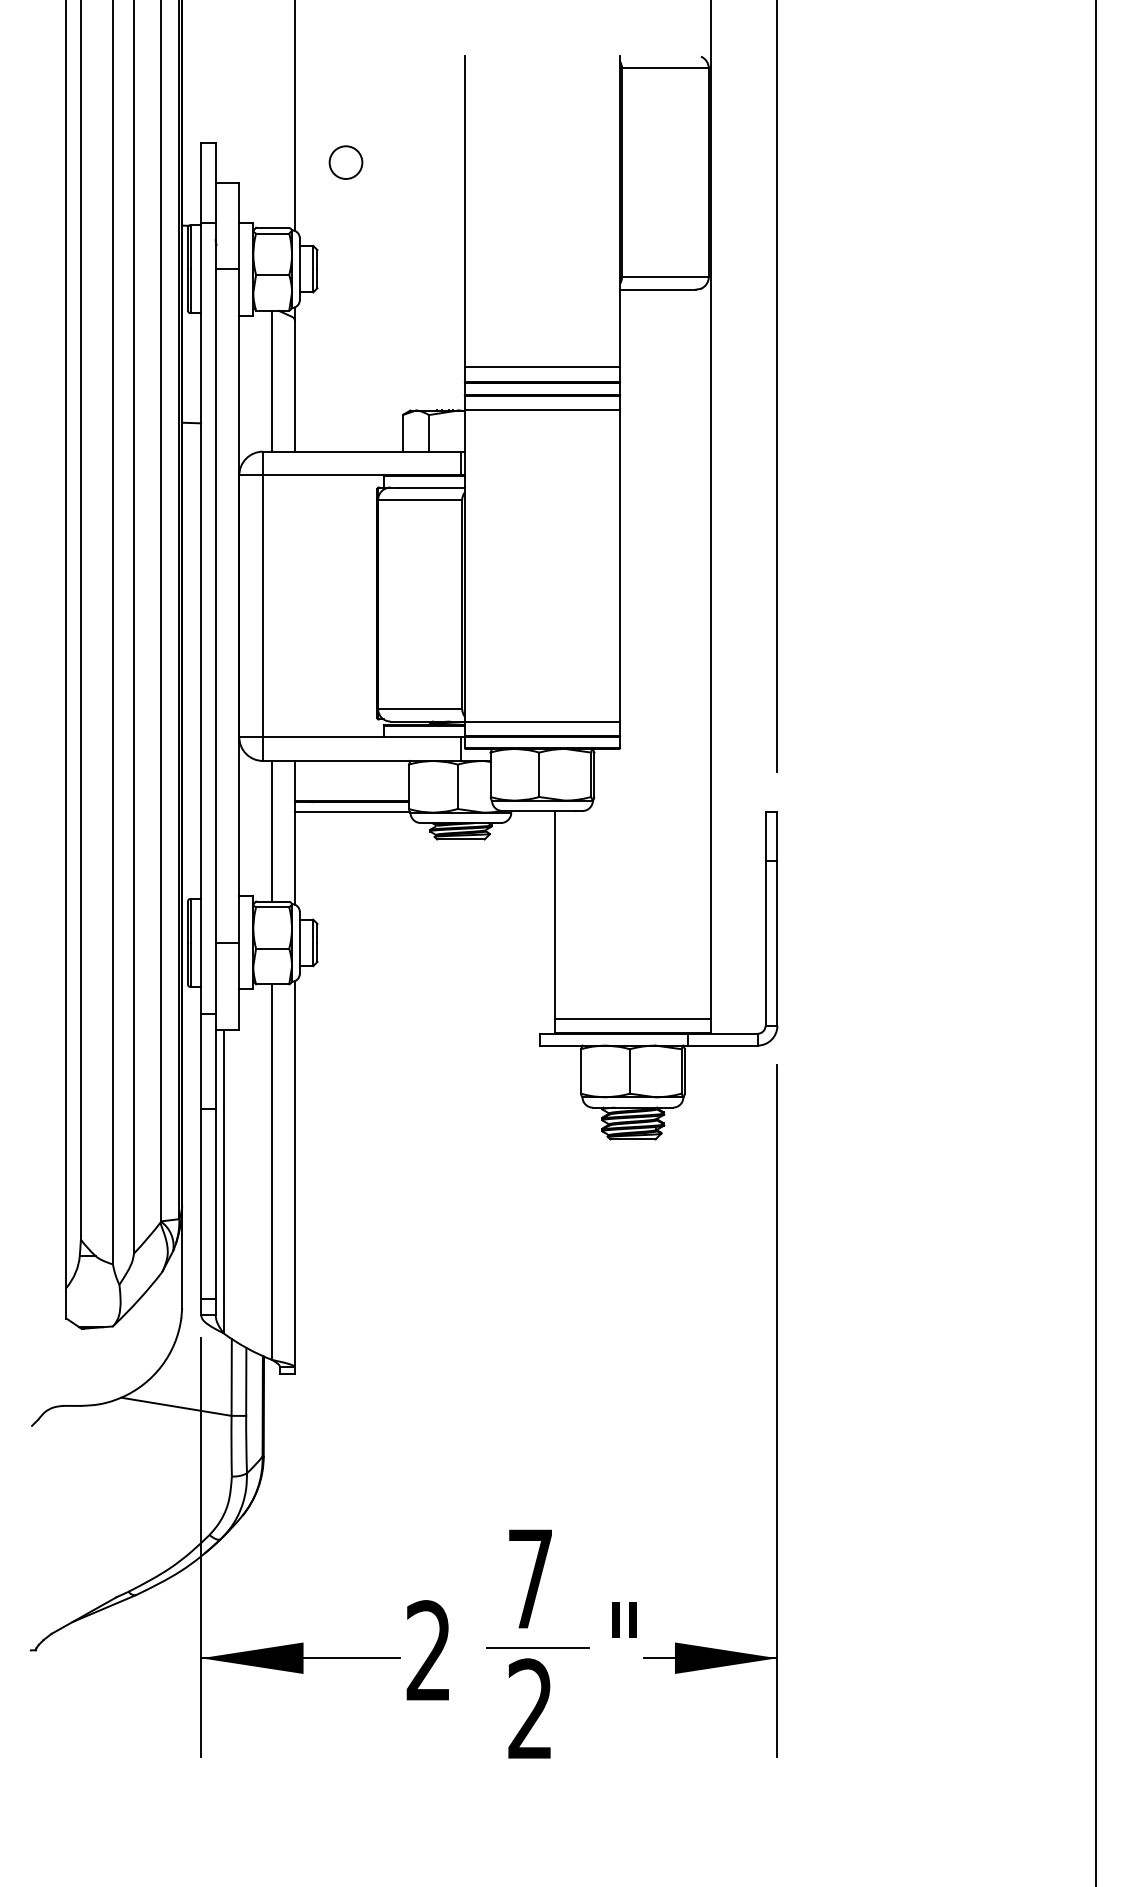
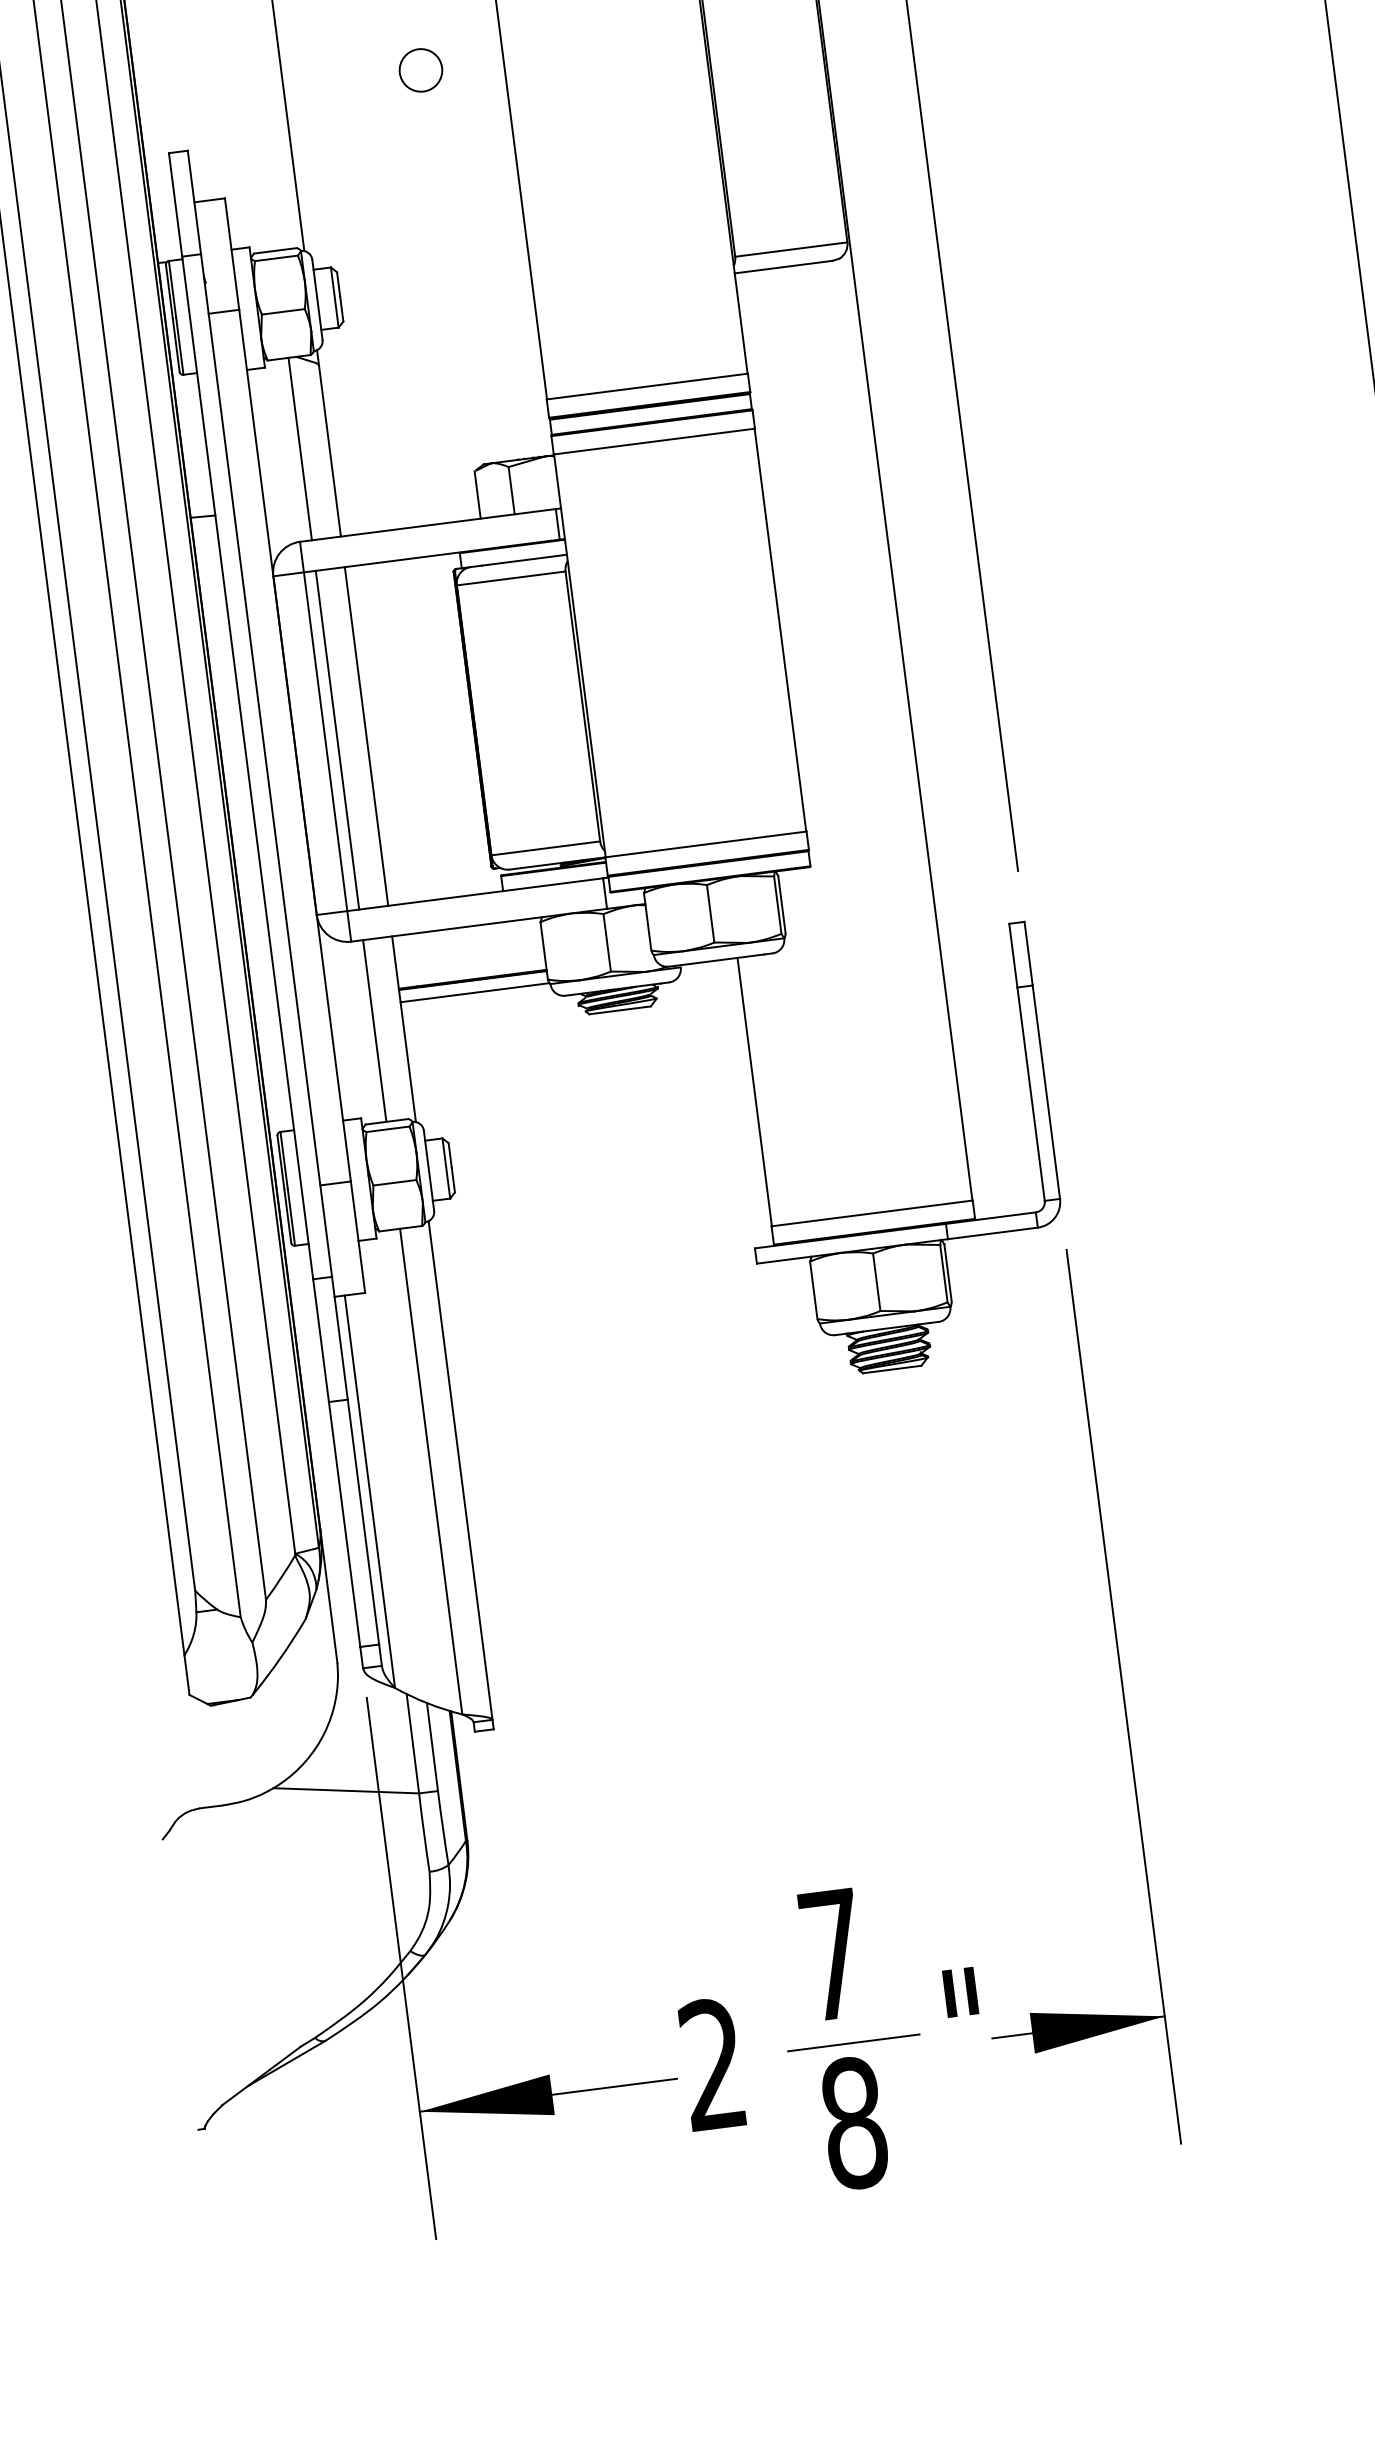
circle: (345, 162) -> (420, 70), moved
line: (272, 606) -> (337, 740), added
line: (294, 606) -> (366, 736), added
text: (530, 1709) -> (854, 2123), 2 -> 8

